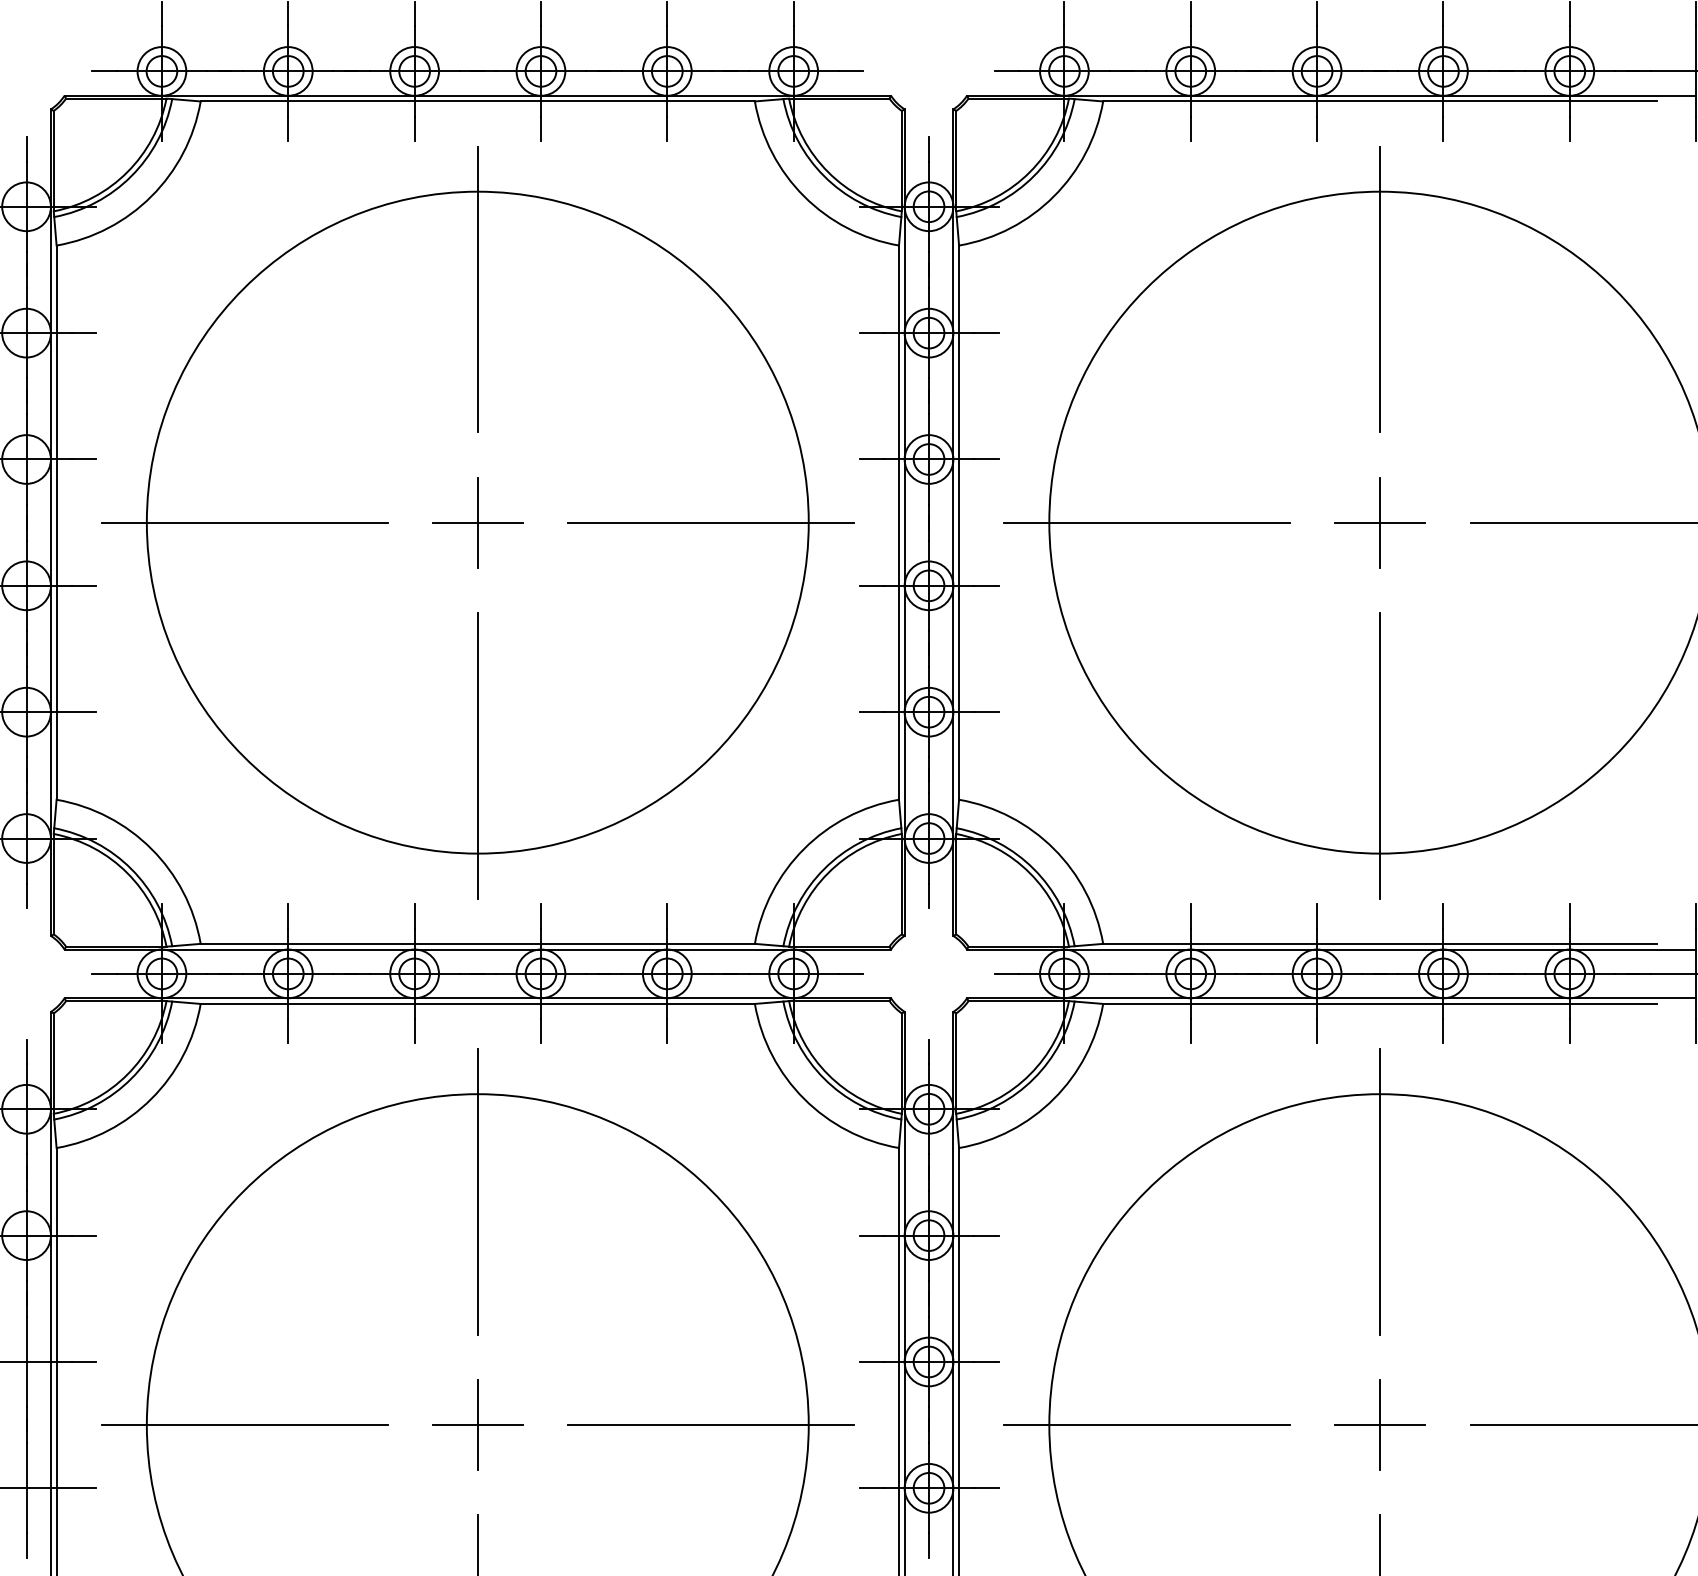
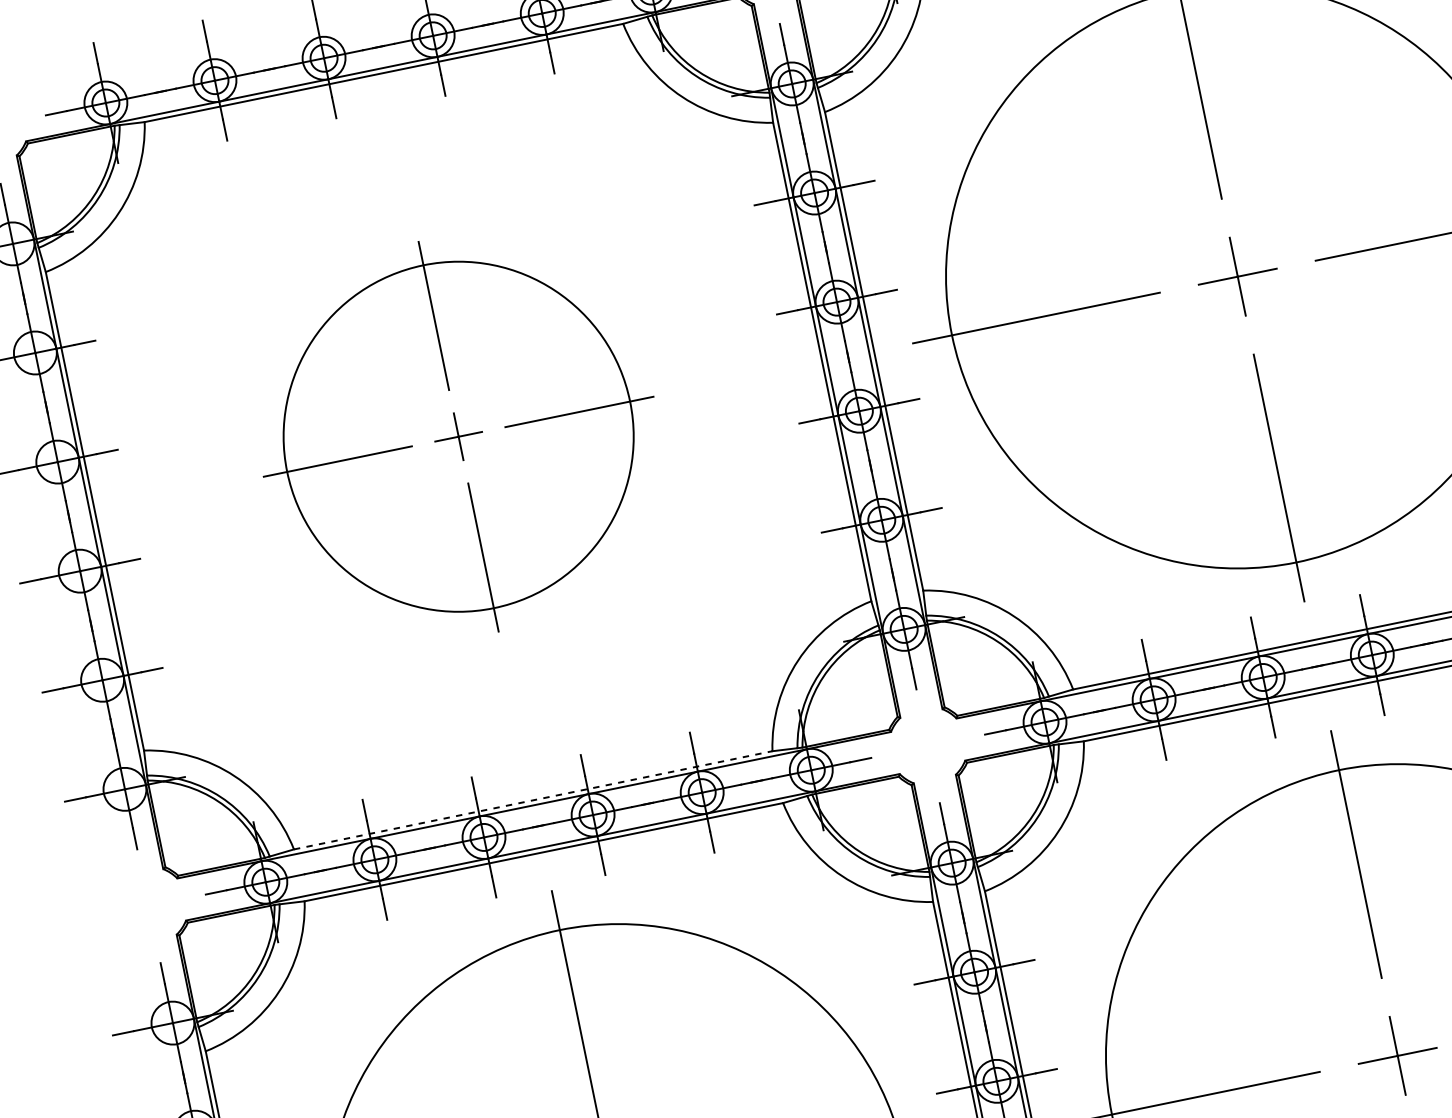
part: (477, 522) -> (458, 436), size x0.6
line: (478, 943) -> (533, 799), solid -> dashed

